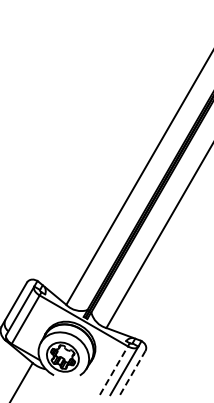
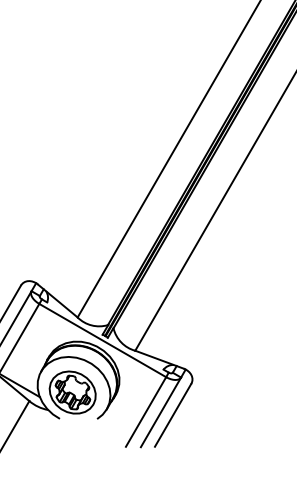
line: (113, 370) -> (145, 411), dashed -> solid
line: (132, 372) -> (172, 414), dashed -> solid

